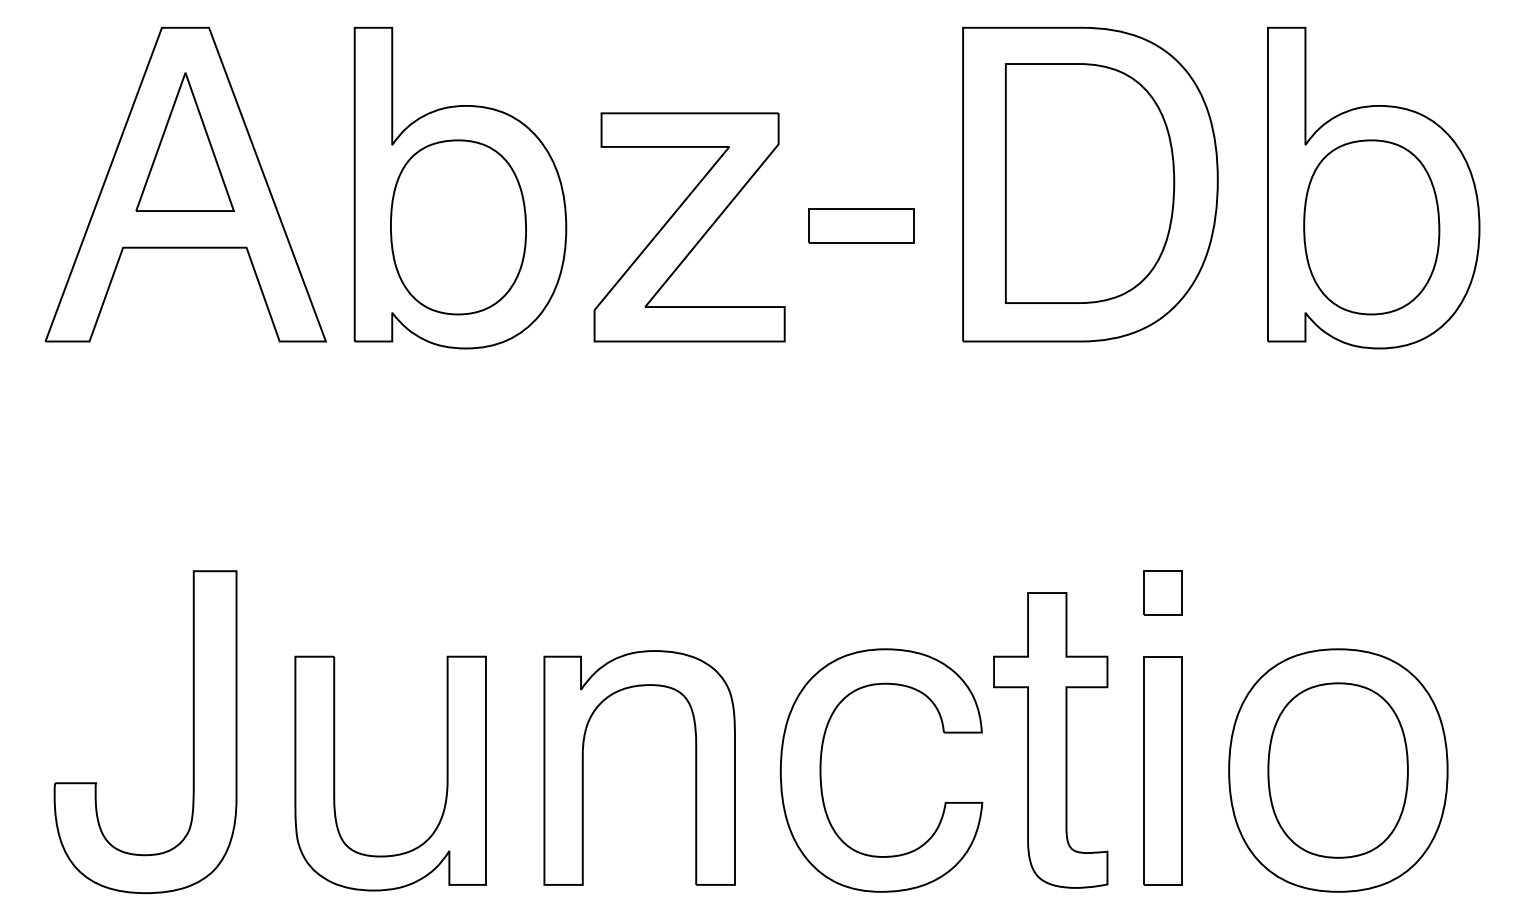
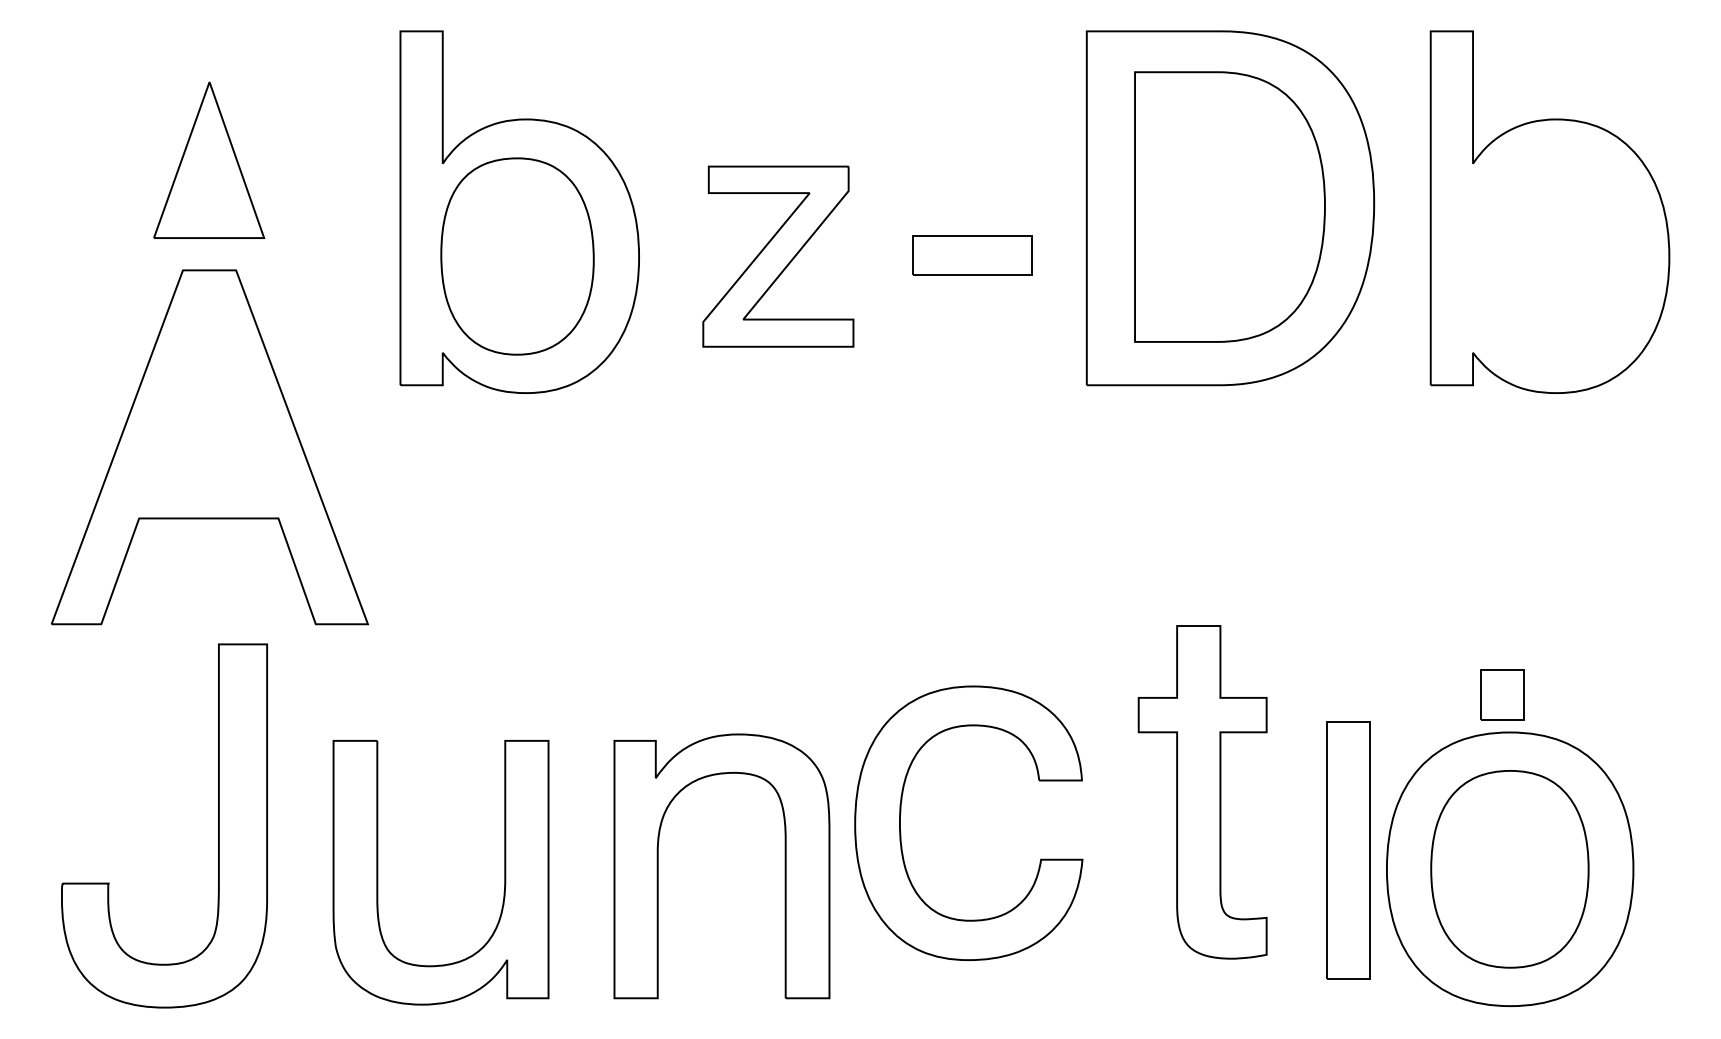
part: (185, 184) -> (209, 447), moved
part: (689, 227) -> (778, 256), size x0.7
part: (1371, 227) -> (1547, 256), removed
part: (1163, 592) -> (1502, 694), moved
part: (1050, 740) -> (1202, 792), moved
part: (821, 761) -> (901, 813), moved
part: (1163, 770) -> (1348, 850), moved

